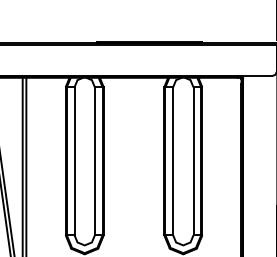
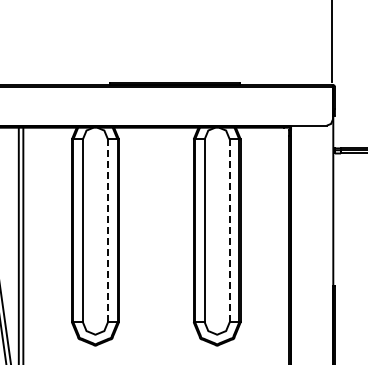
line: (95, 161) -> (108, 230), solid -> dashed
line: (193, 161) -> (229, 230), solid -> dashed

